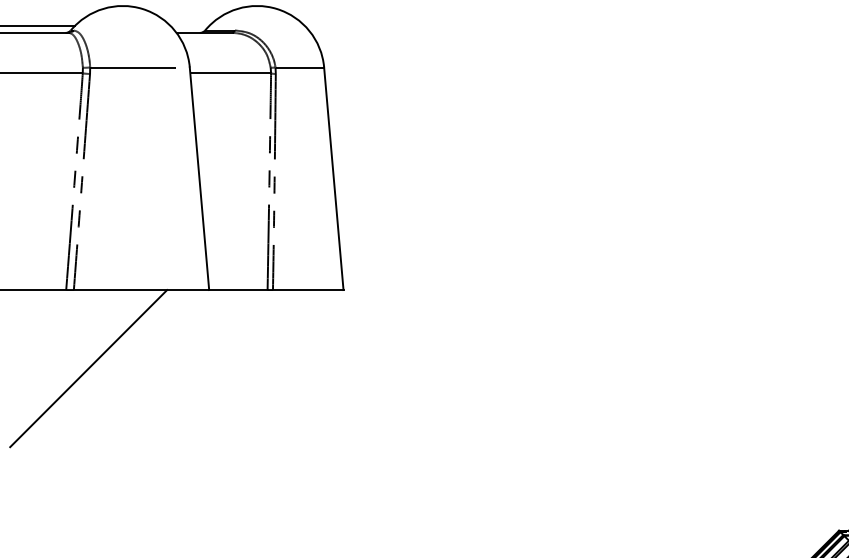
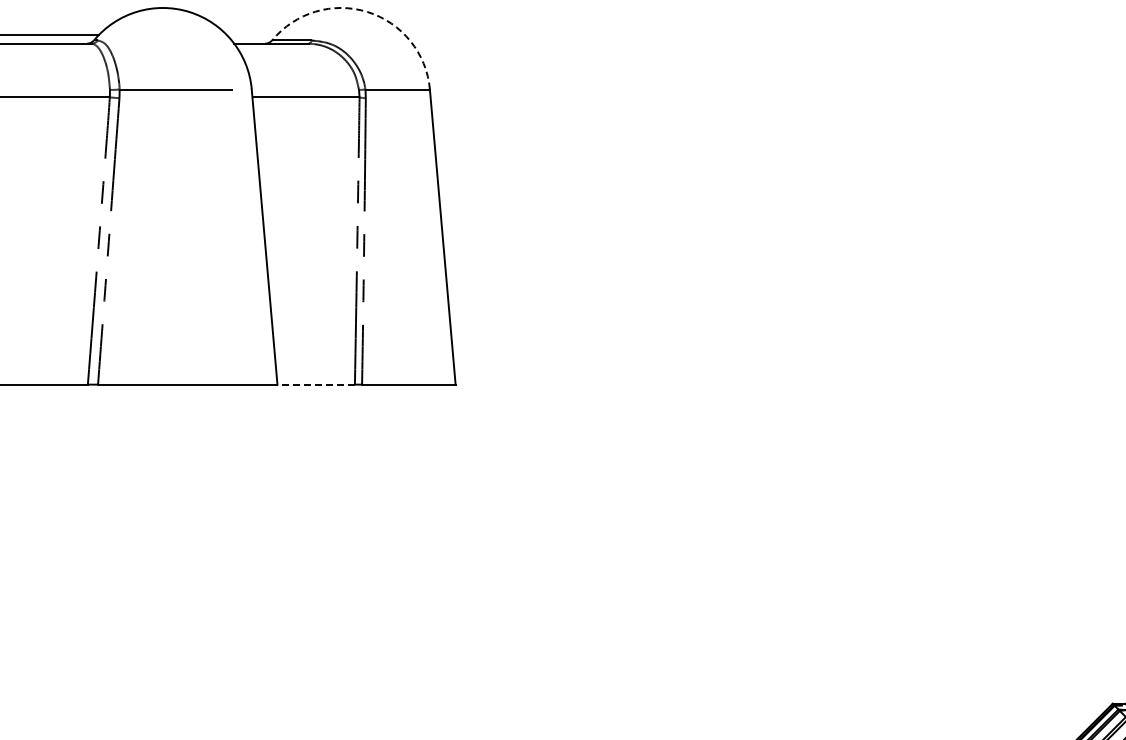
arc: (277, 9) -> (367, 12), solid -> dashed
line: (238, 289) -> (316, 384), solid -> dashed
line: (88, 368) -> (117, 488), removed

